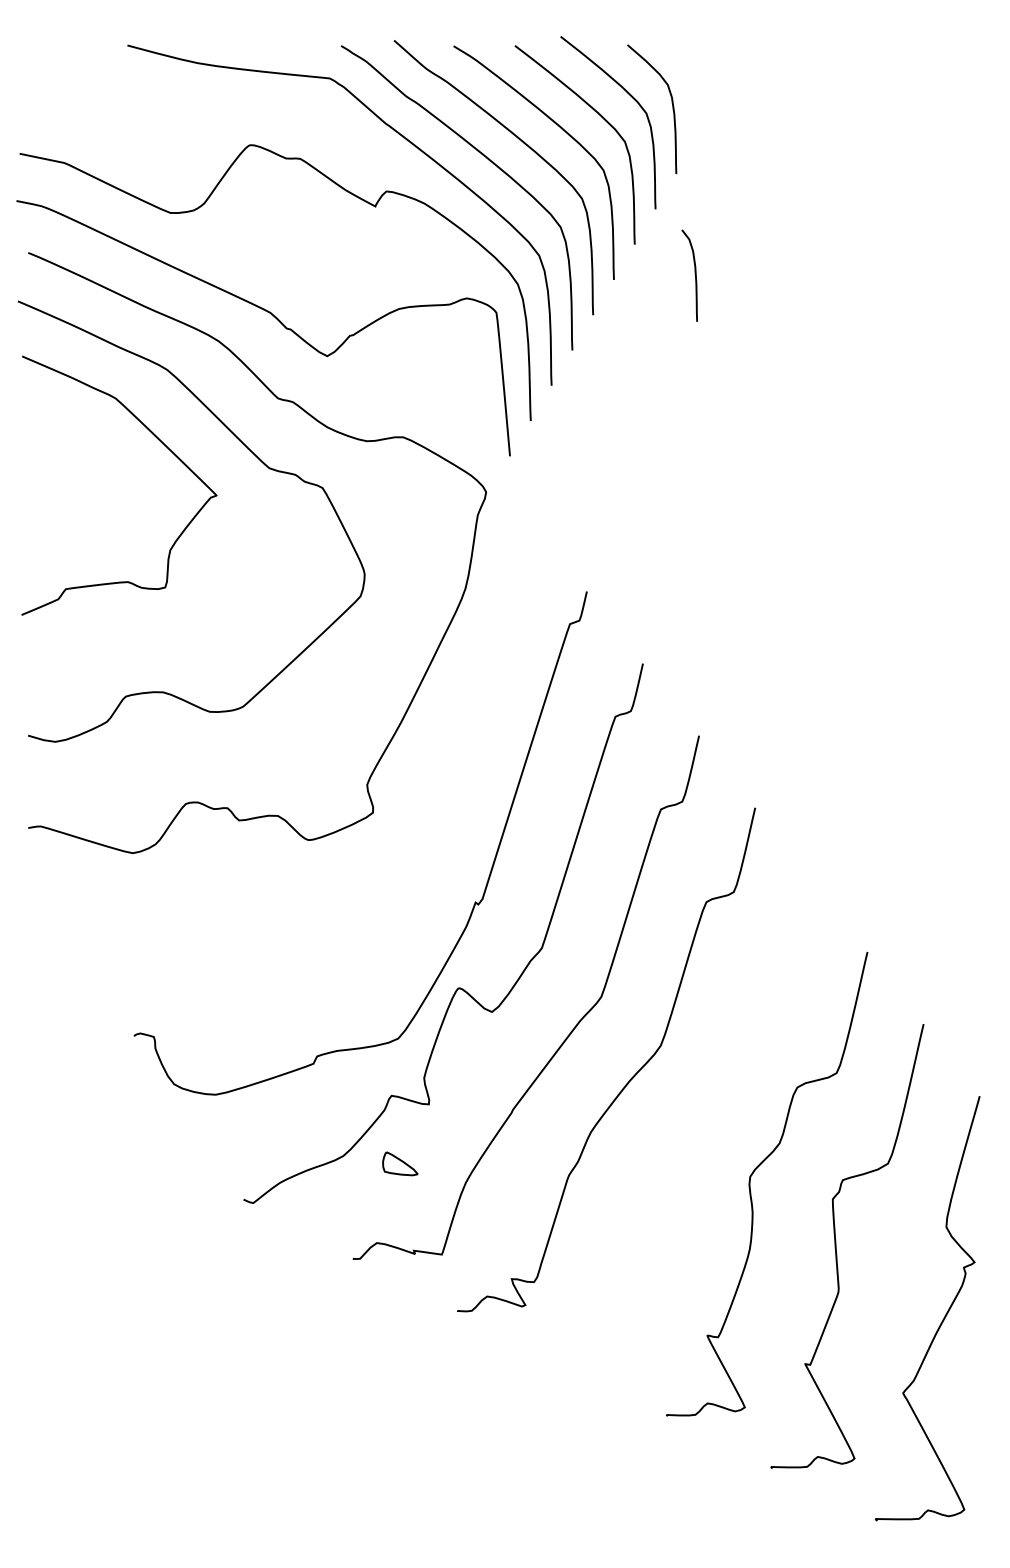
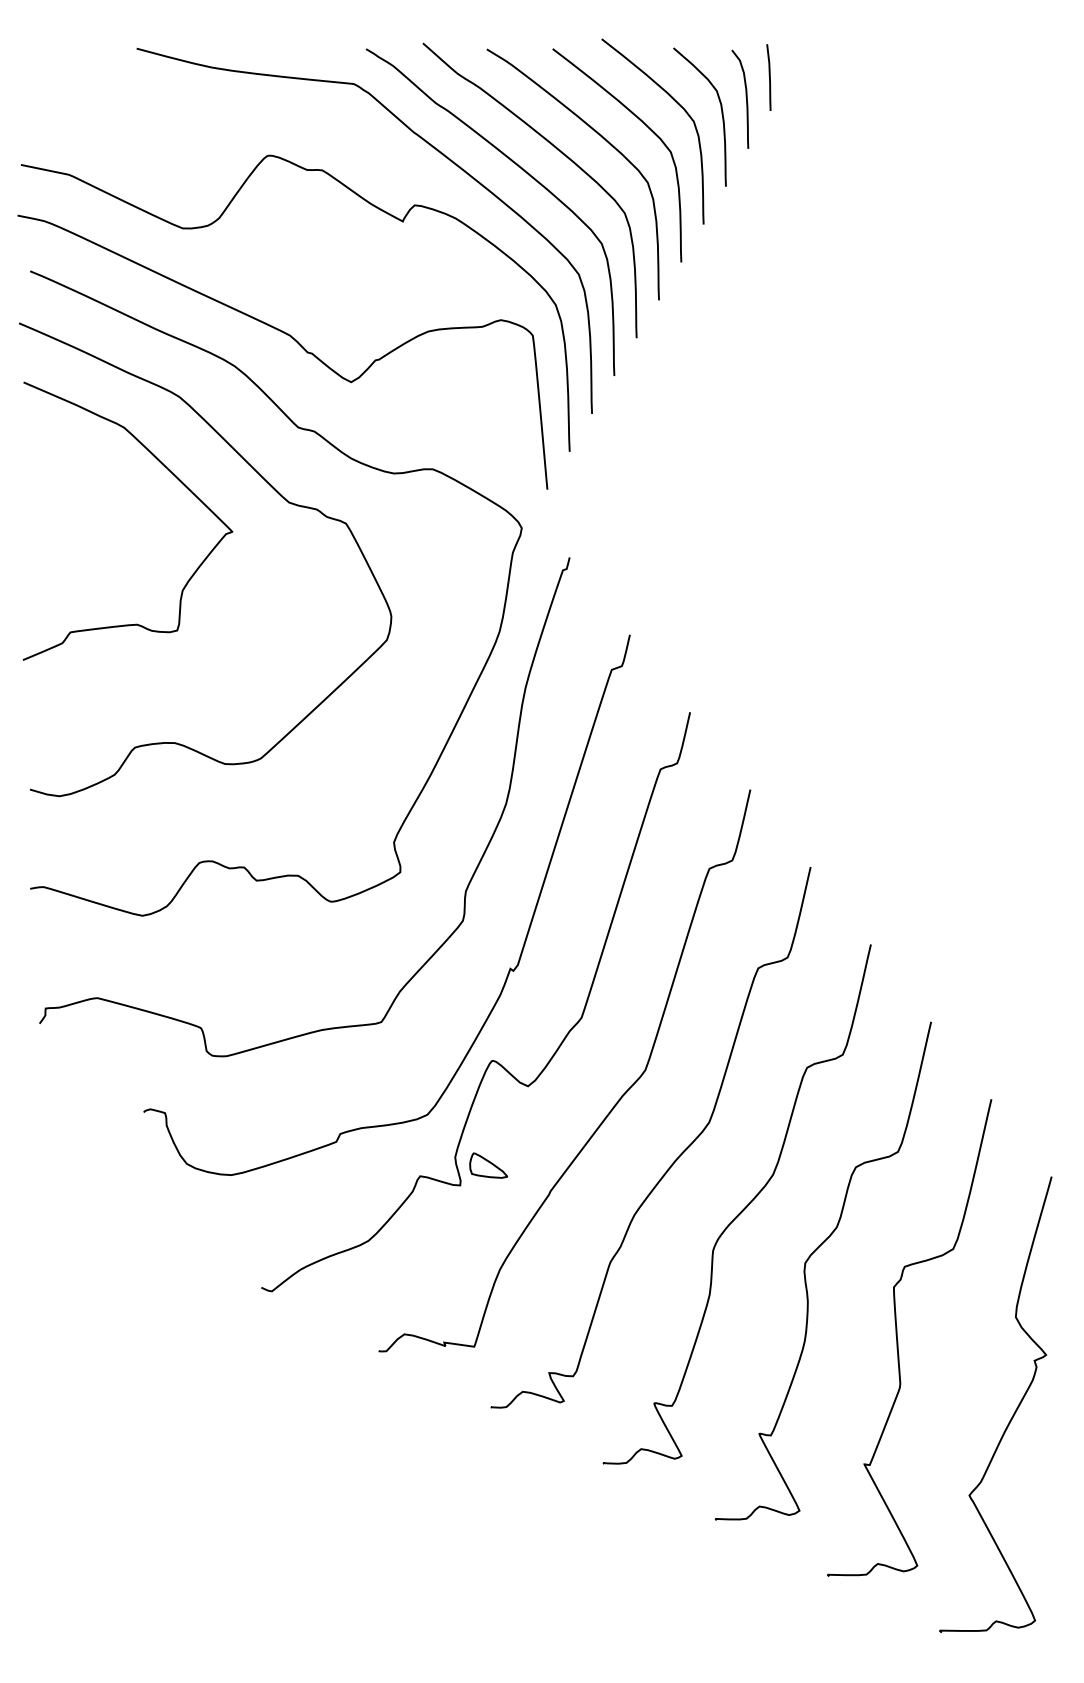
line: (716, 72) -> (769, 77), added
curve: (694, 274) -> (745, 98), moved
curve: (434, 826) -> (466, 887), added
curve: (693, 1124) -> (744, 1207), added
part: (400, 1163) -> (488, 1165), moved

